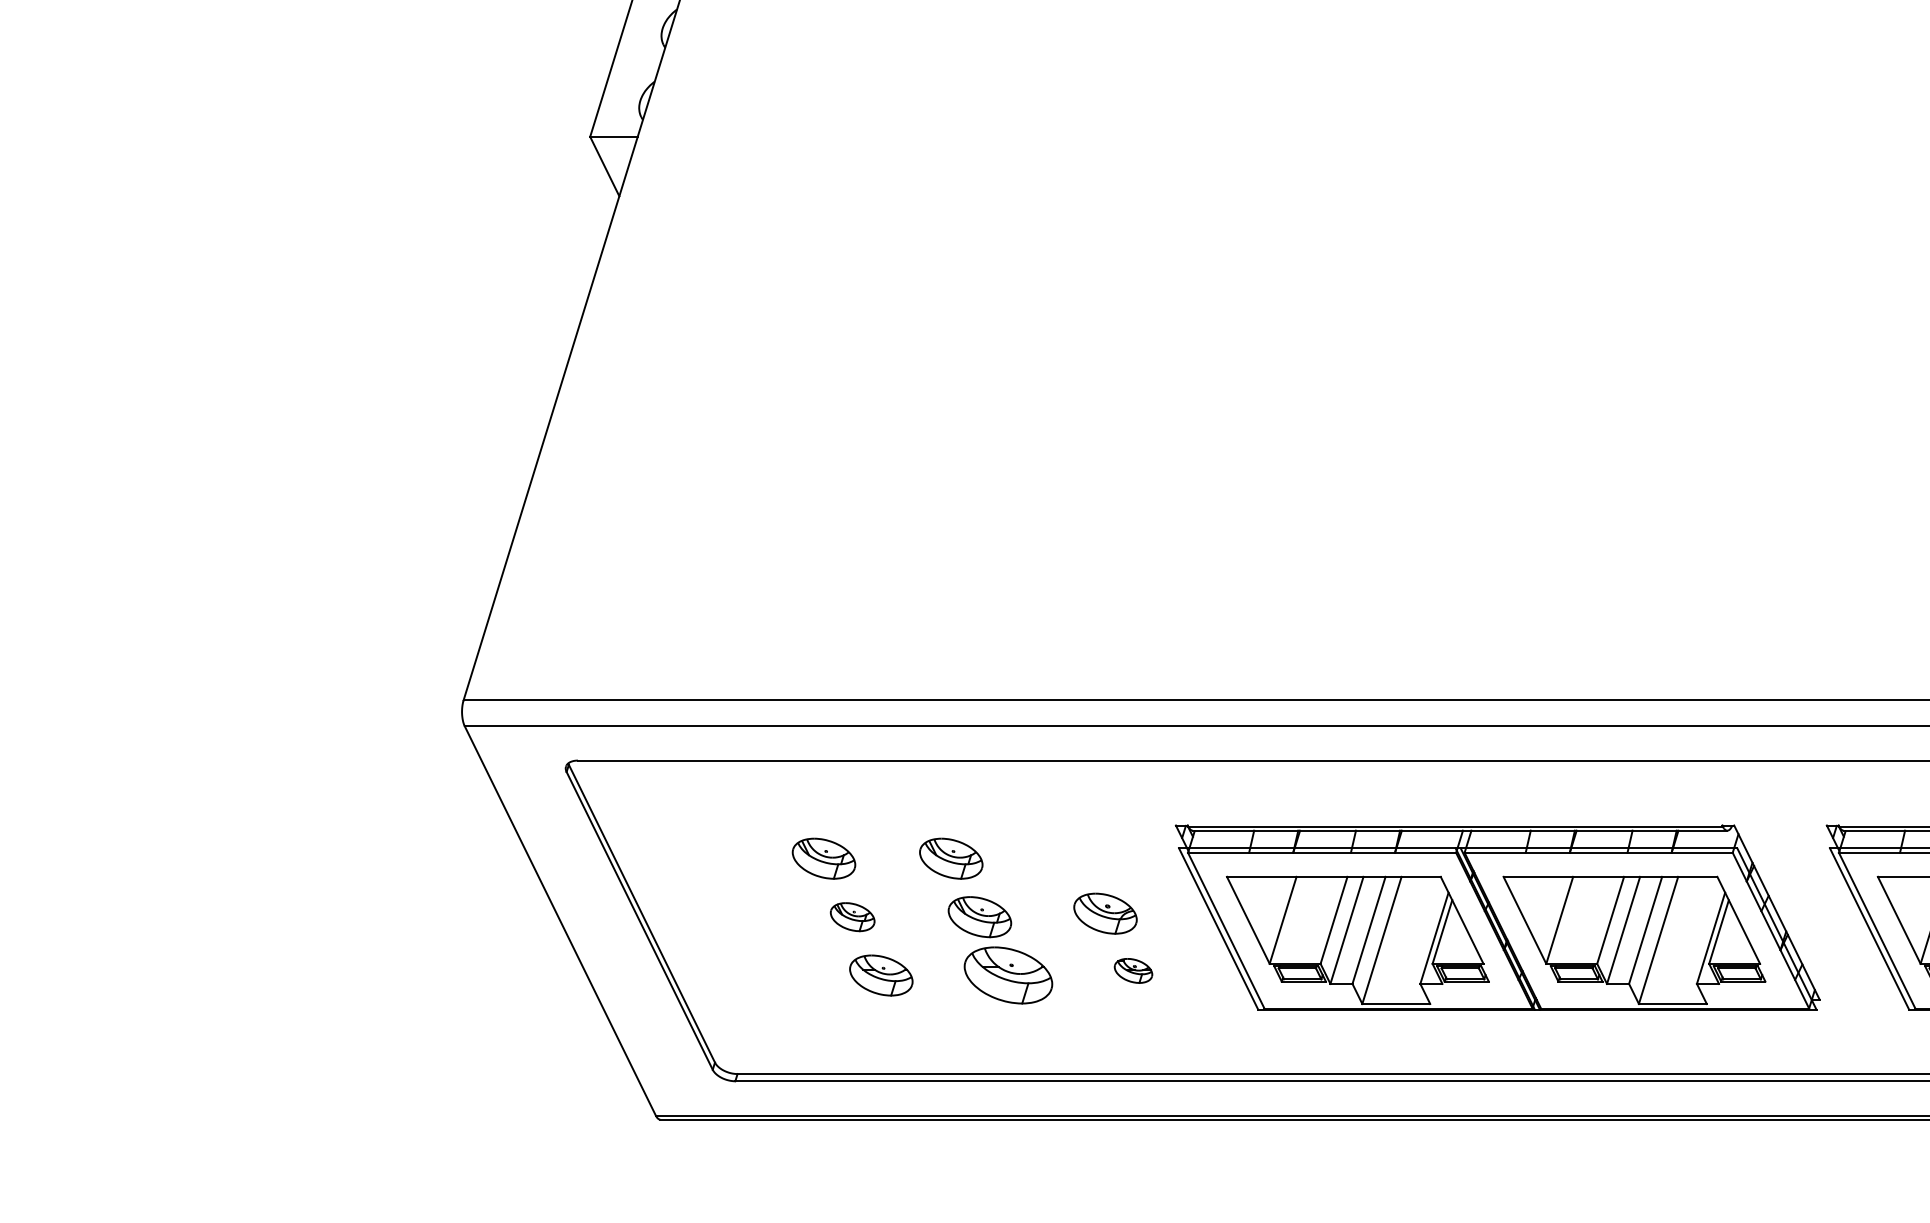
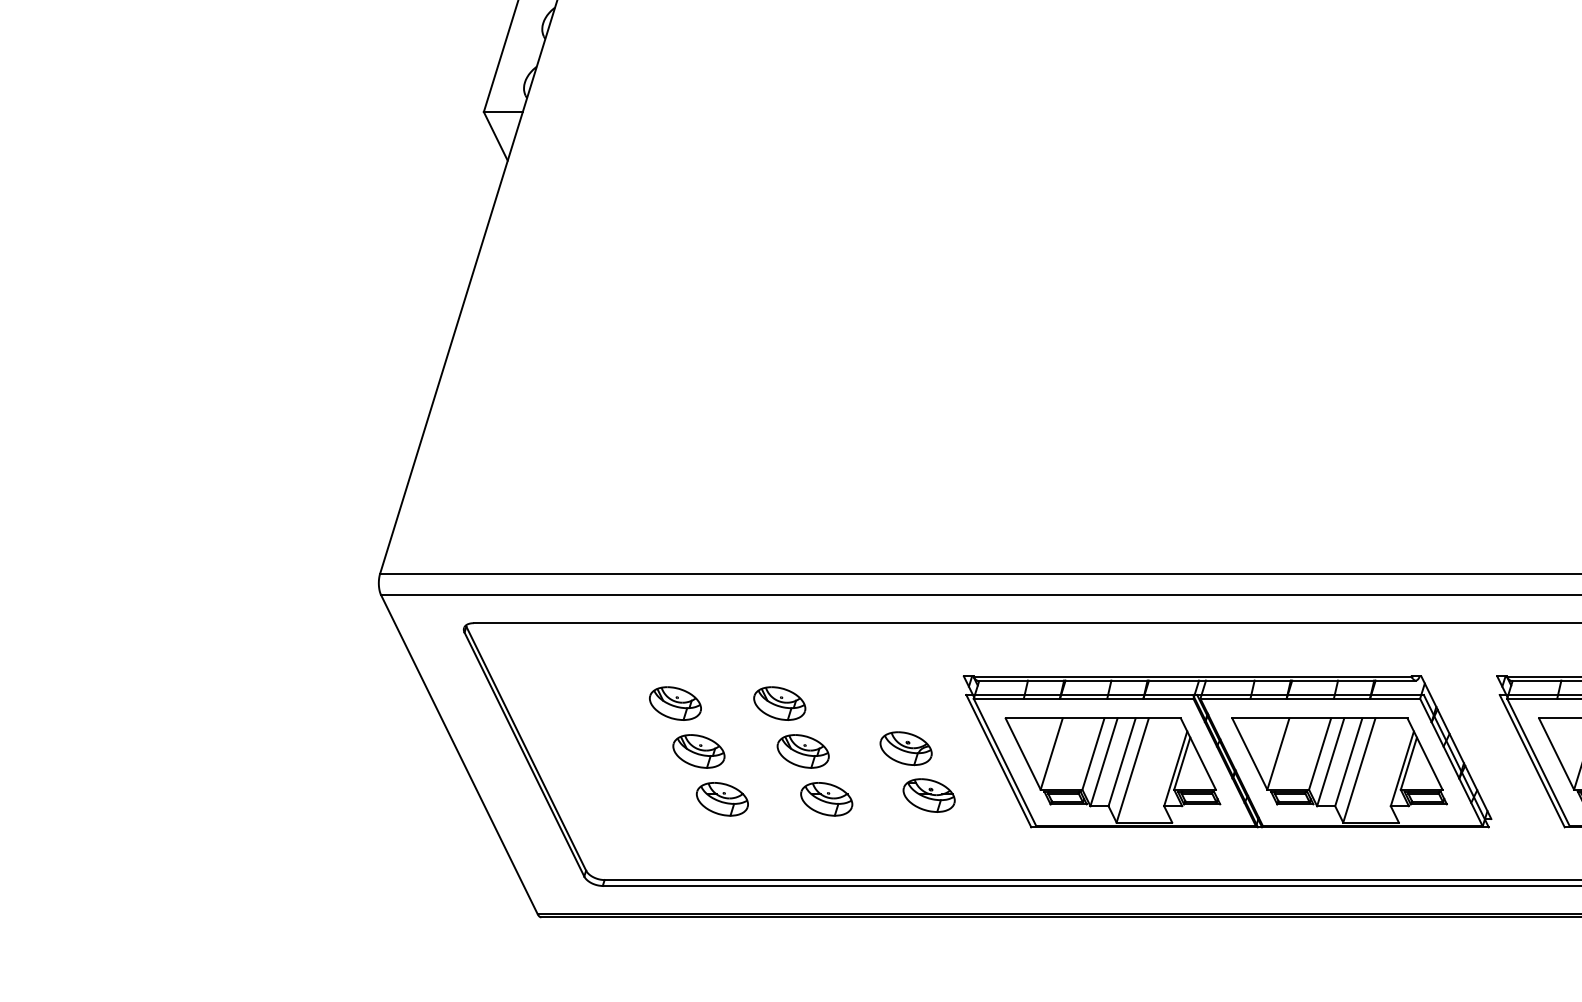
part: (852, 917) -> (698, 751), size x1.43
part: (1132, 970) -> (928, 795), size x1.67
part: (1008, 975) -> (826, 799), size x0.71

